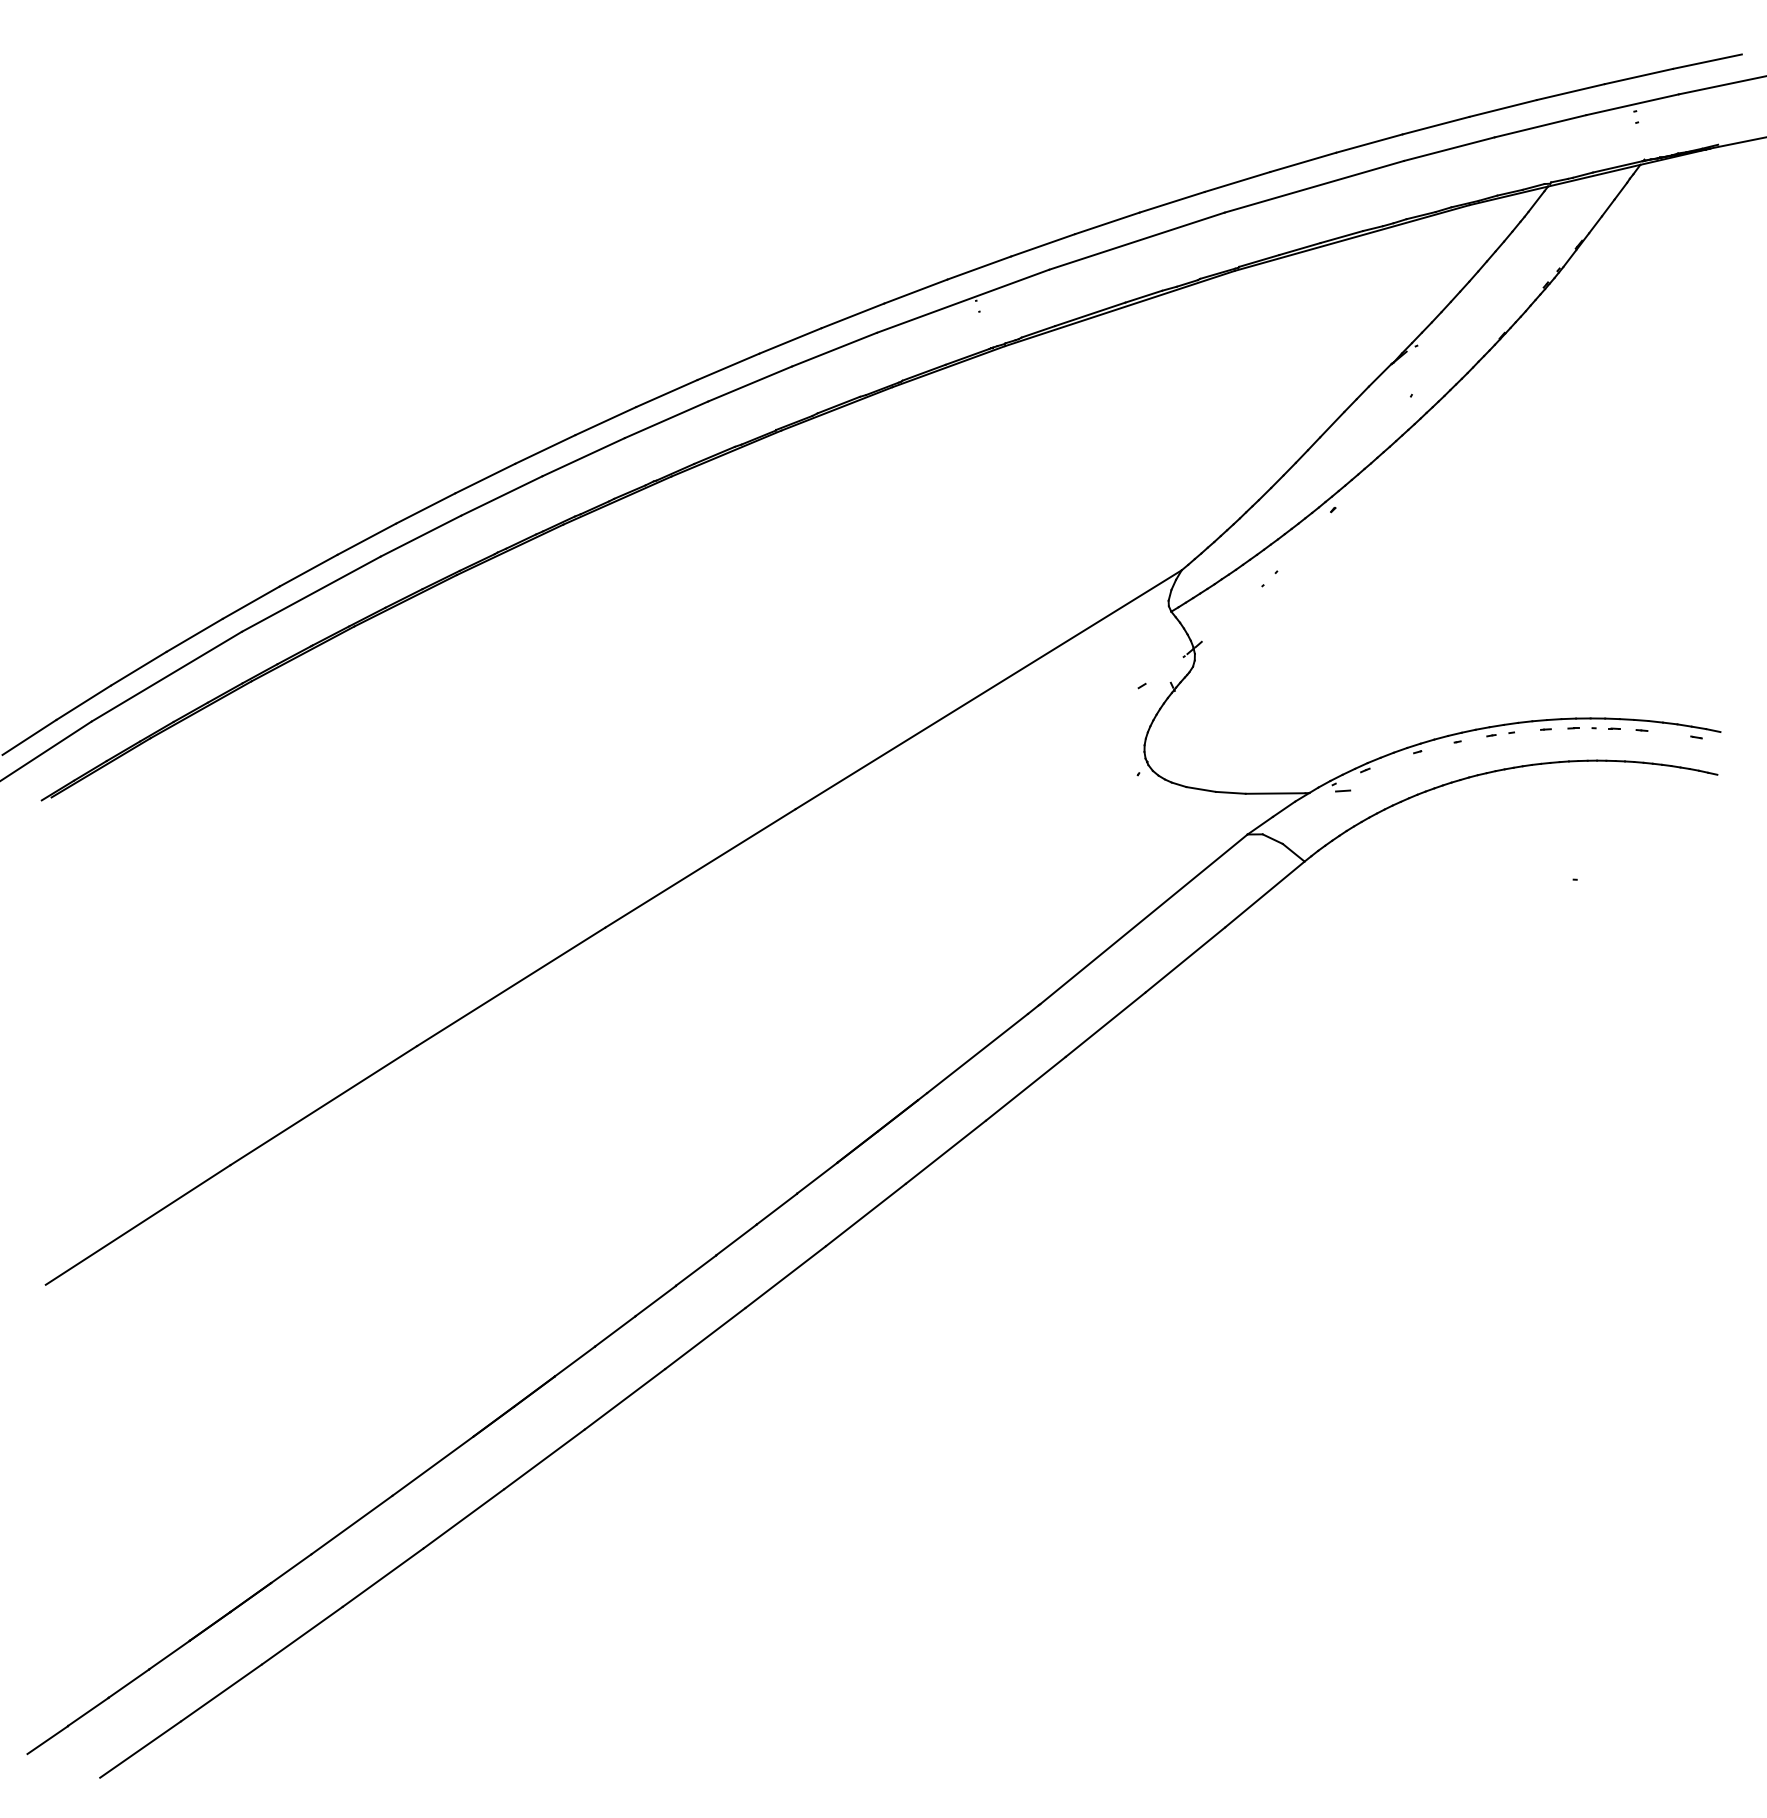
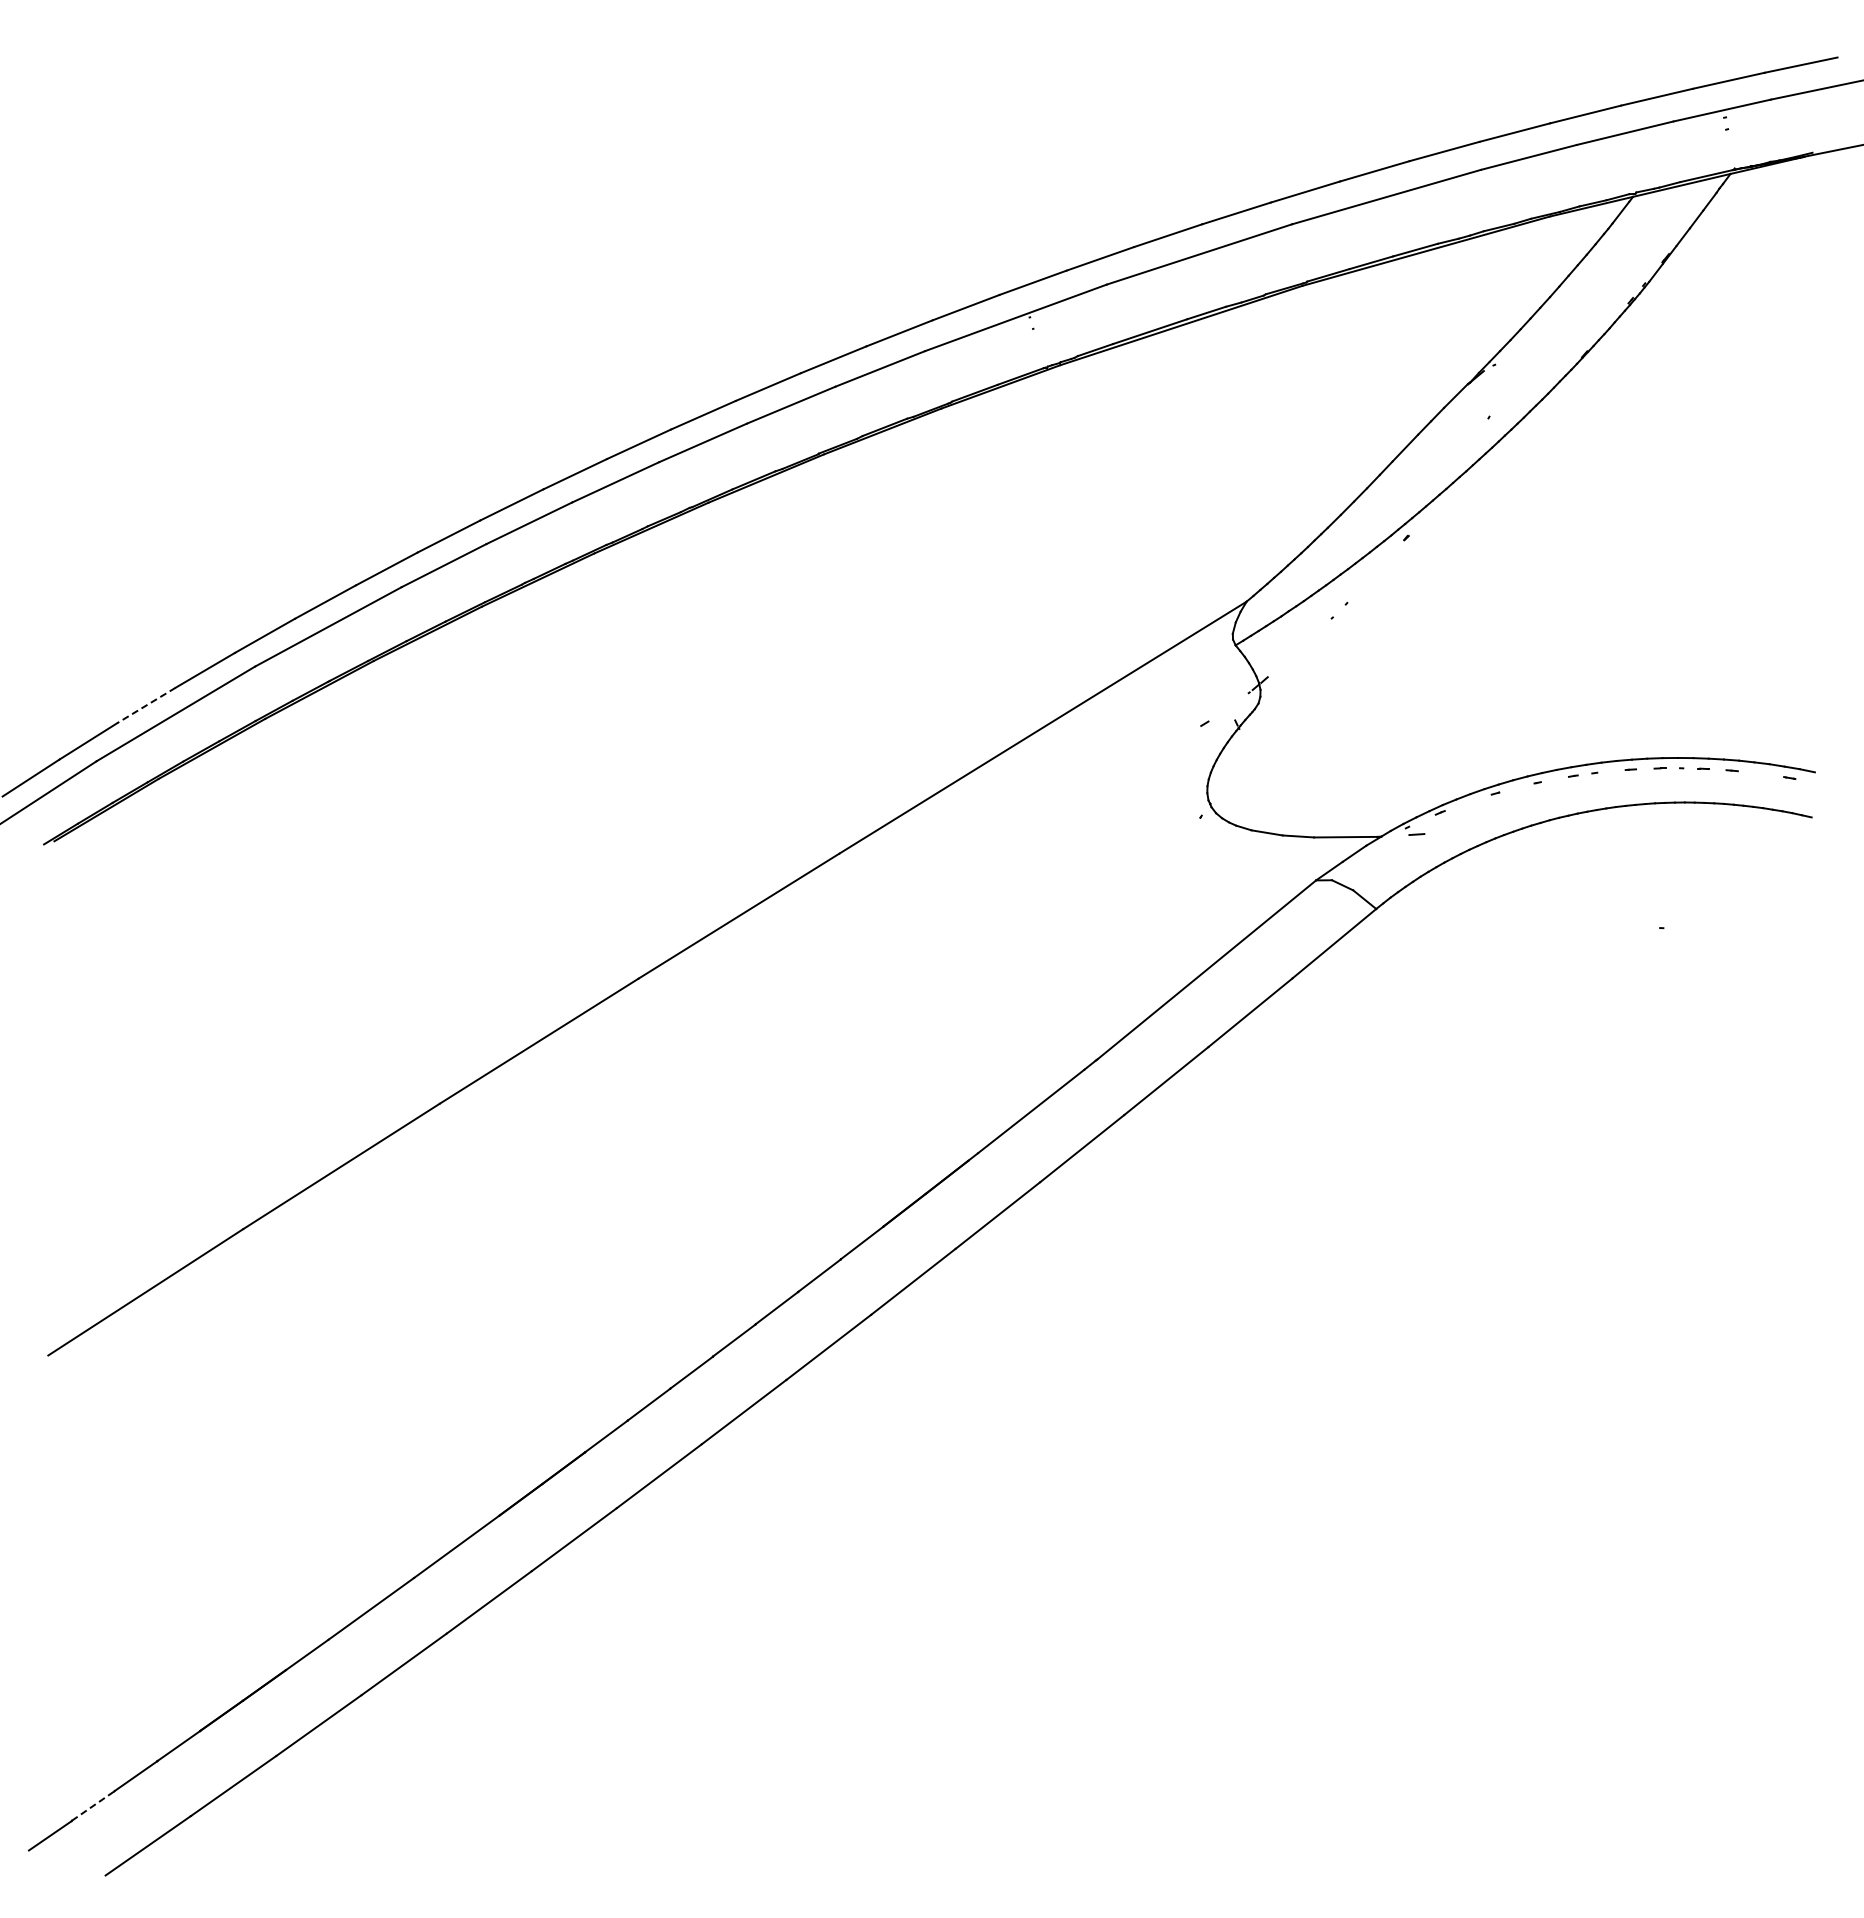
line: (137, 668) -> (145, 705), solid -> dashed
line: (88, 1712) -> (93, 1806), solid -> dashed

